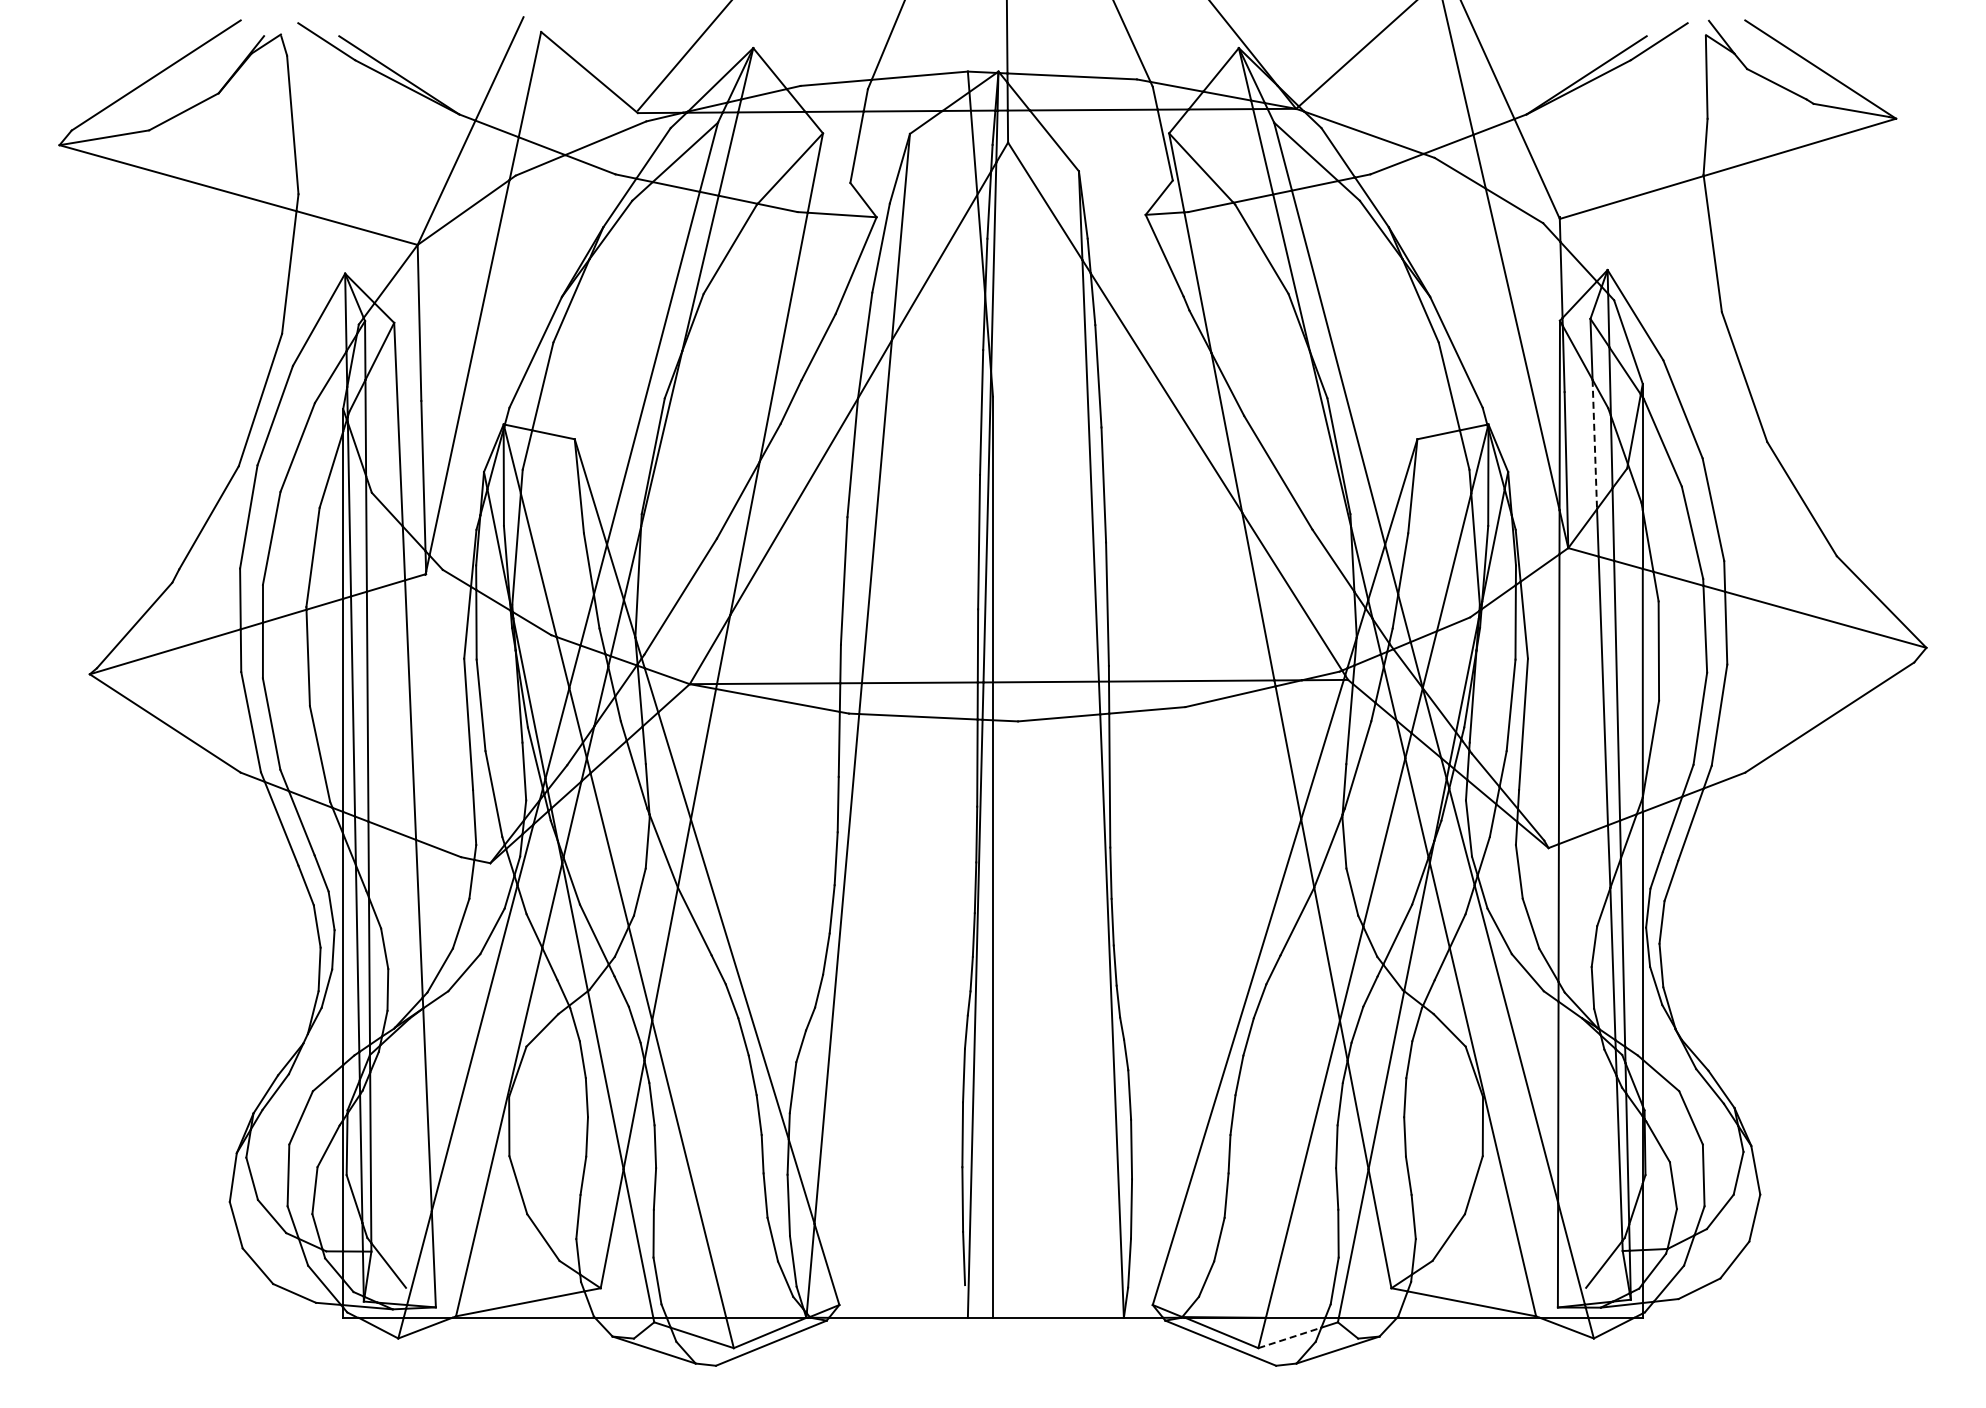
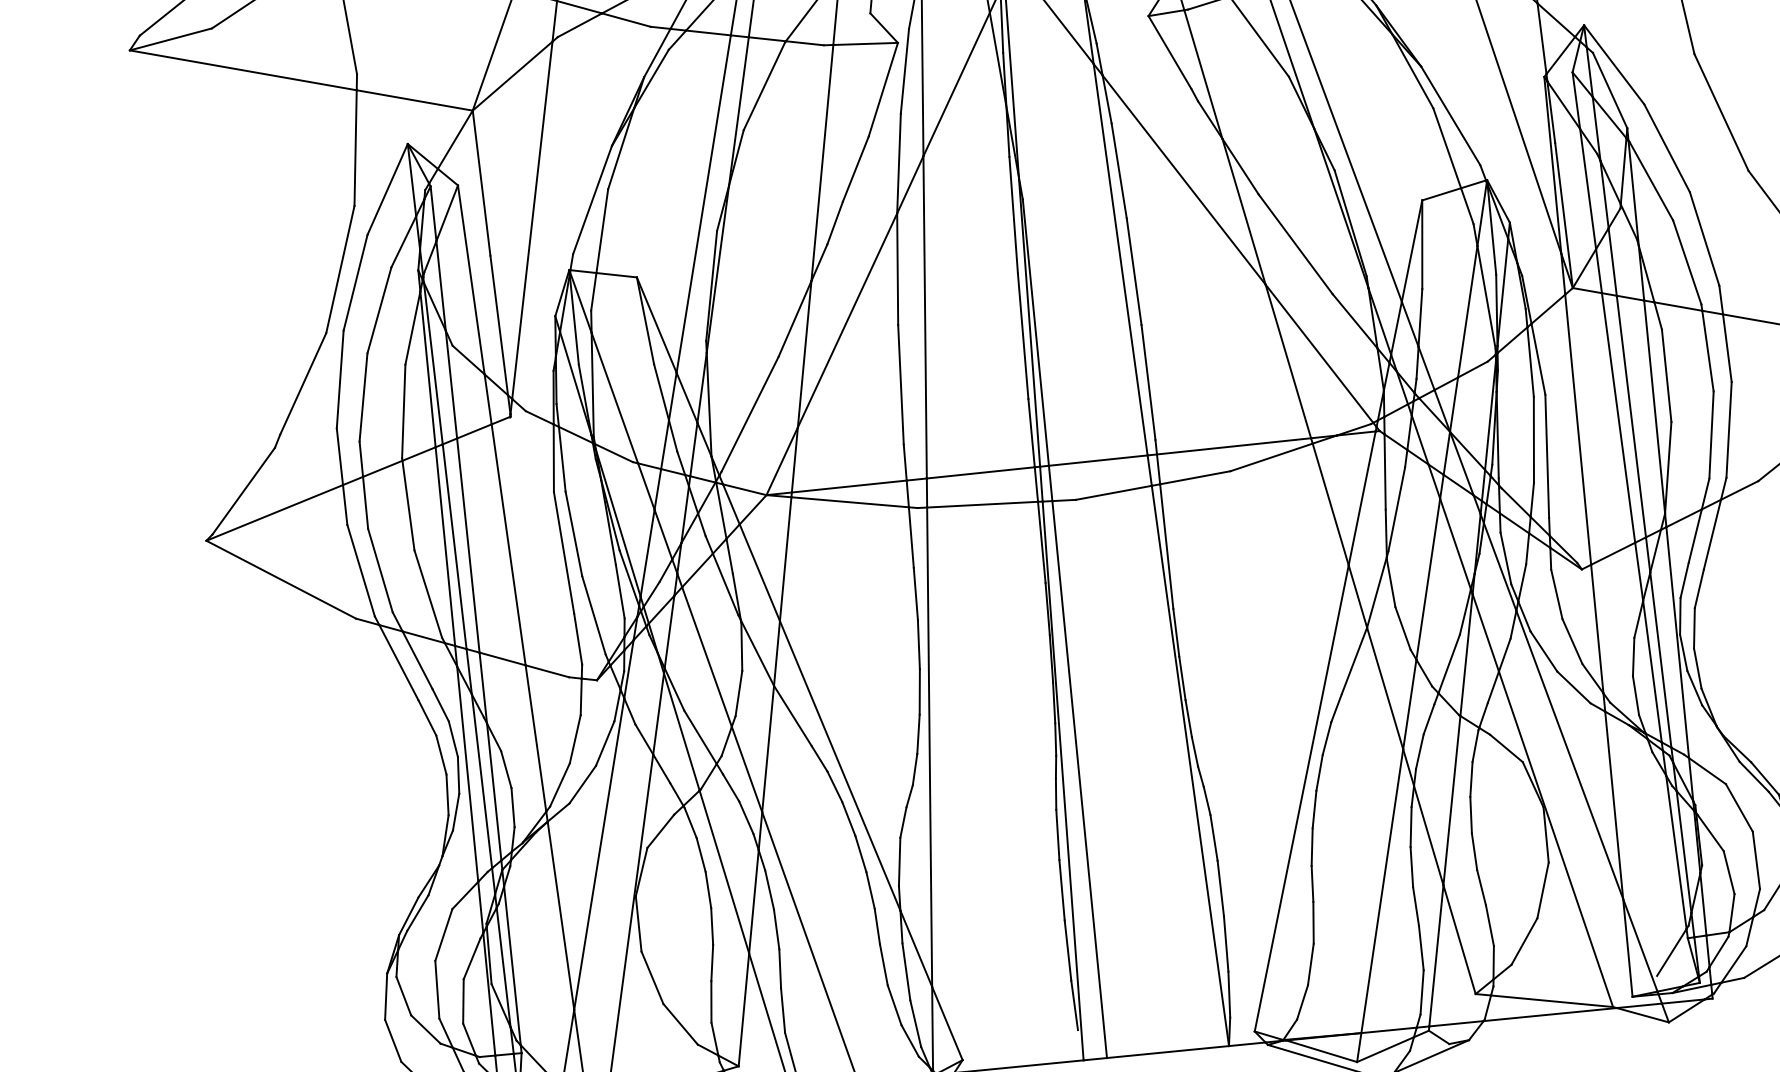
line: (1594, 444) -> (1587, 189), dashed -> solid
line: (1290, 1337) -> (1386, 1049), dashed -> solid

